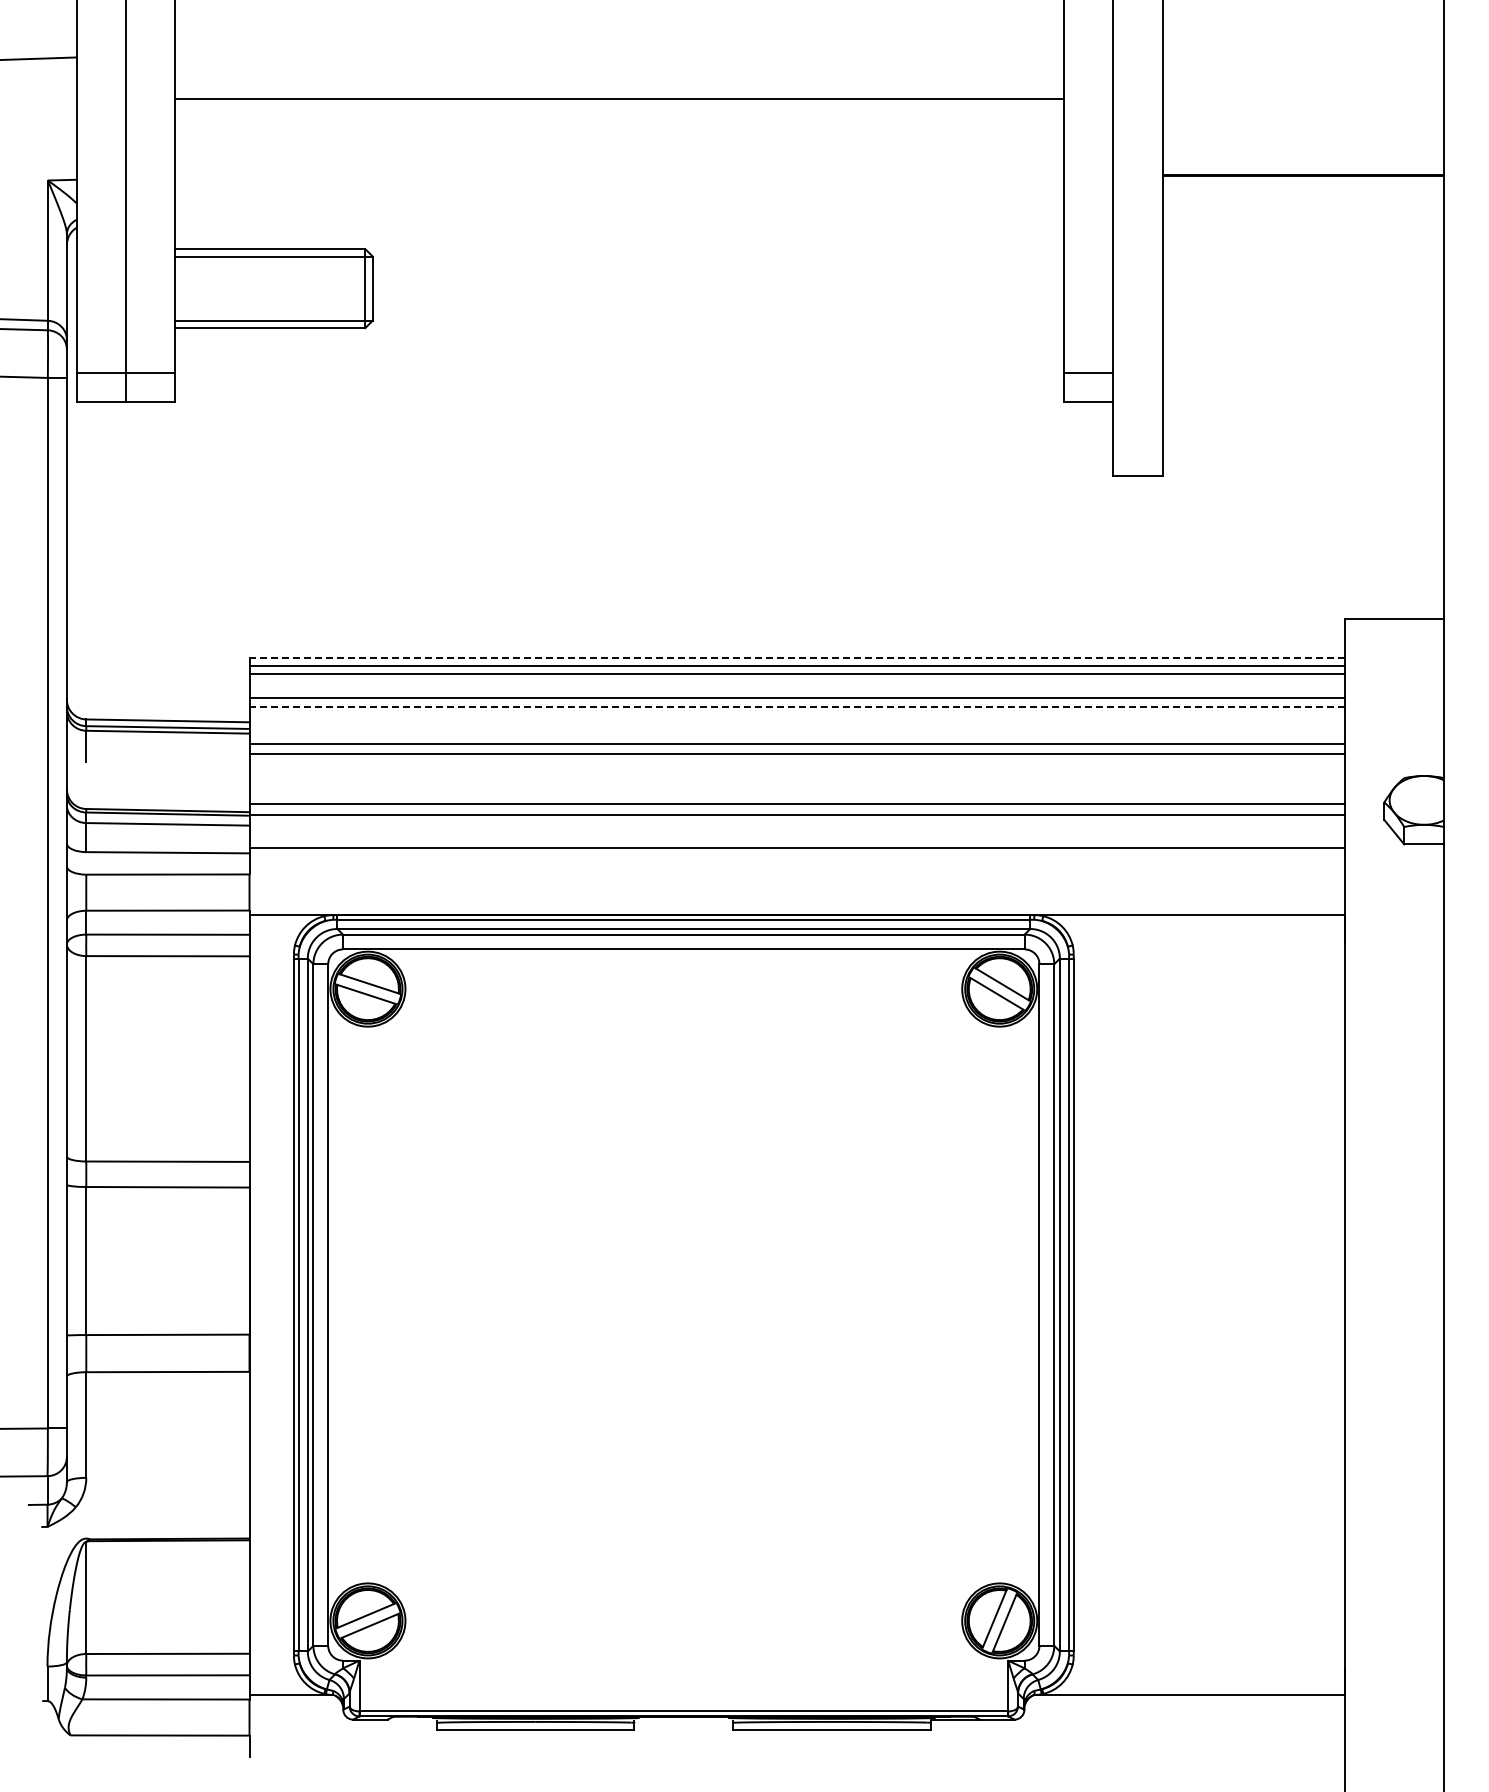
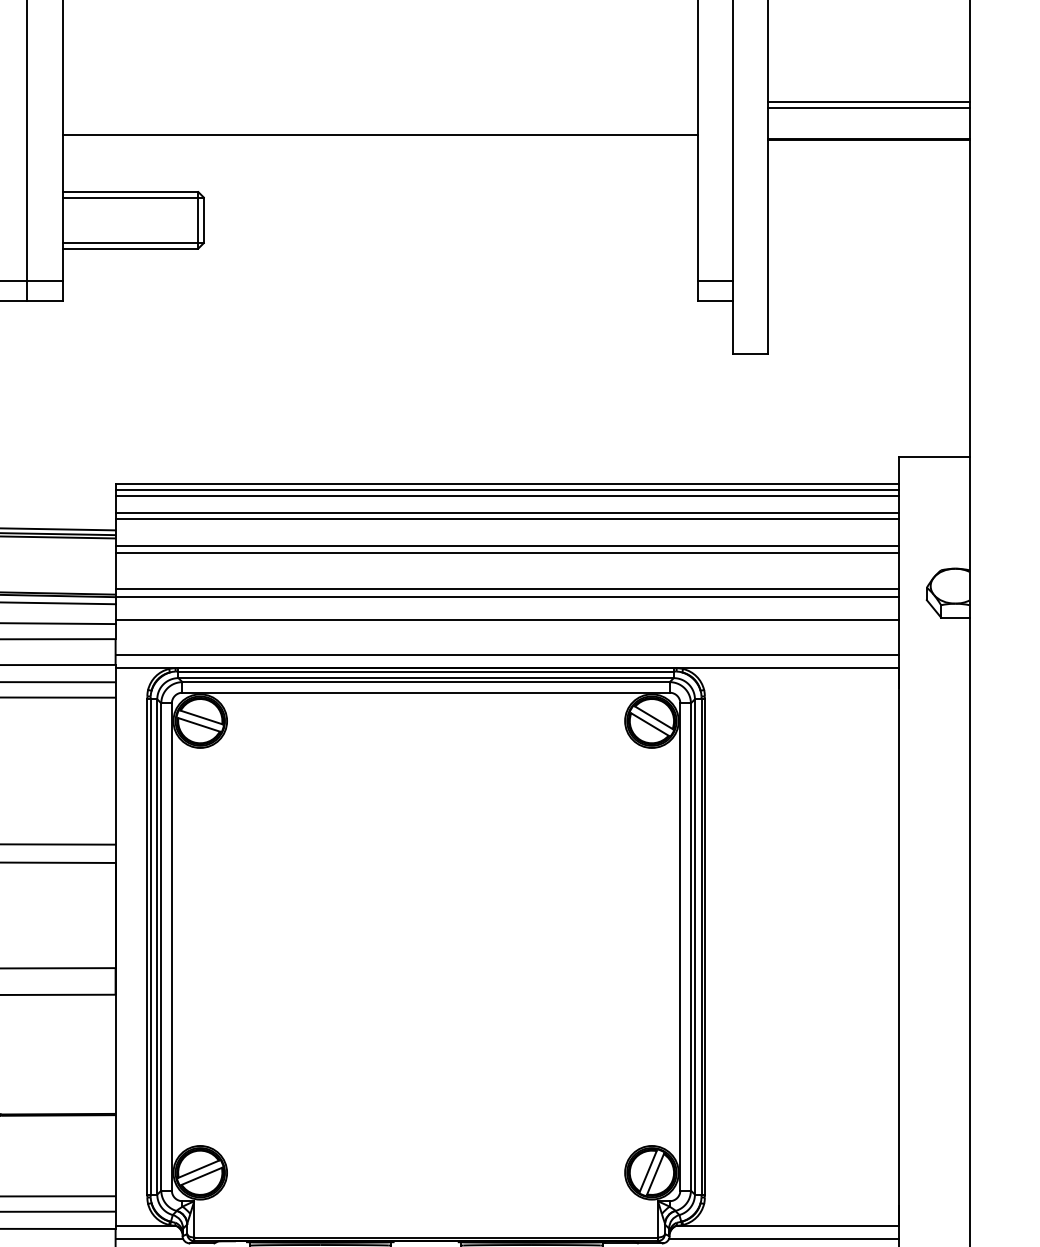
line: (619, 98) -> (380, 135), moved
line: (1302, 123) -> (868, 102), added
line: (1302, 131) -> (868, 108), added
line: (797, 658) -> (507, 484), dashed -> solid
line: (797, 706) -> (507, 519), dashed -> solid
line: (797, 896) -> (507, 654), added
line: (296, 1713) -> (149, 1238), added
line: (1184, 1713) -> (784, 1238), added

